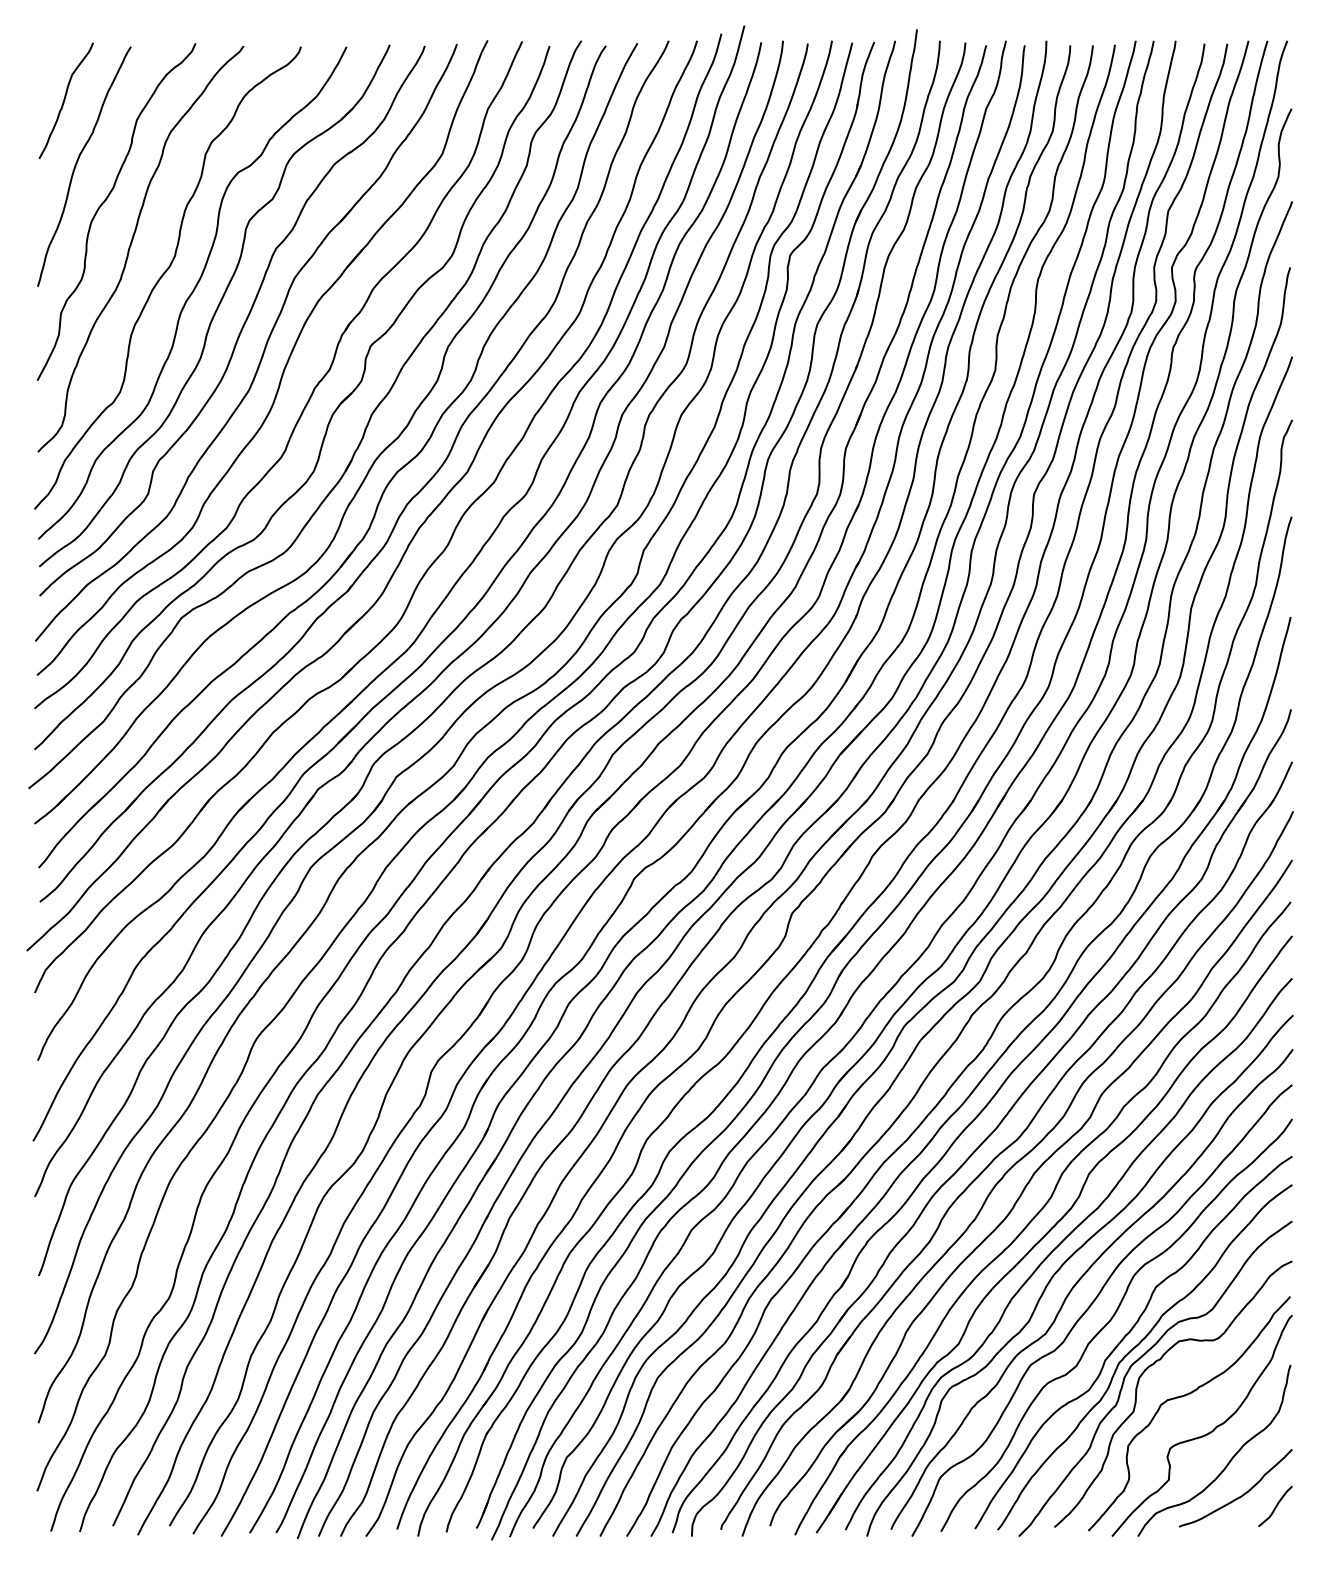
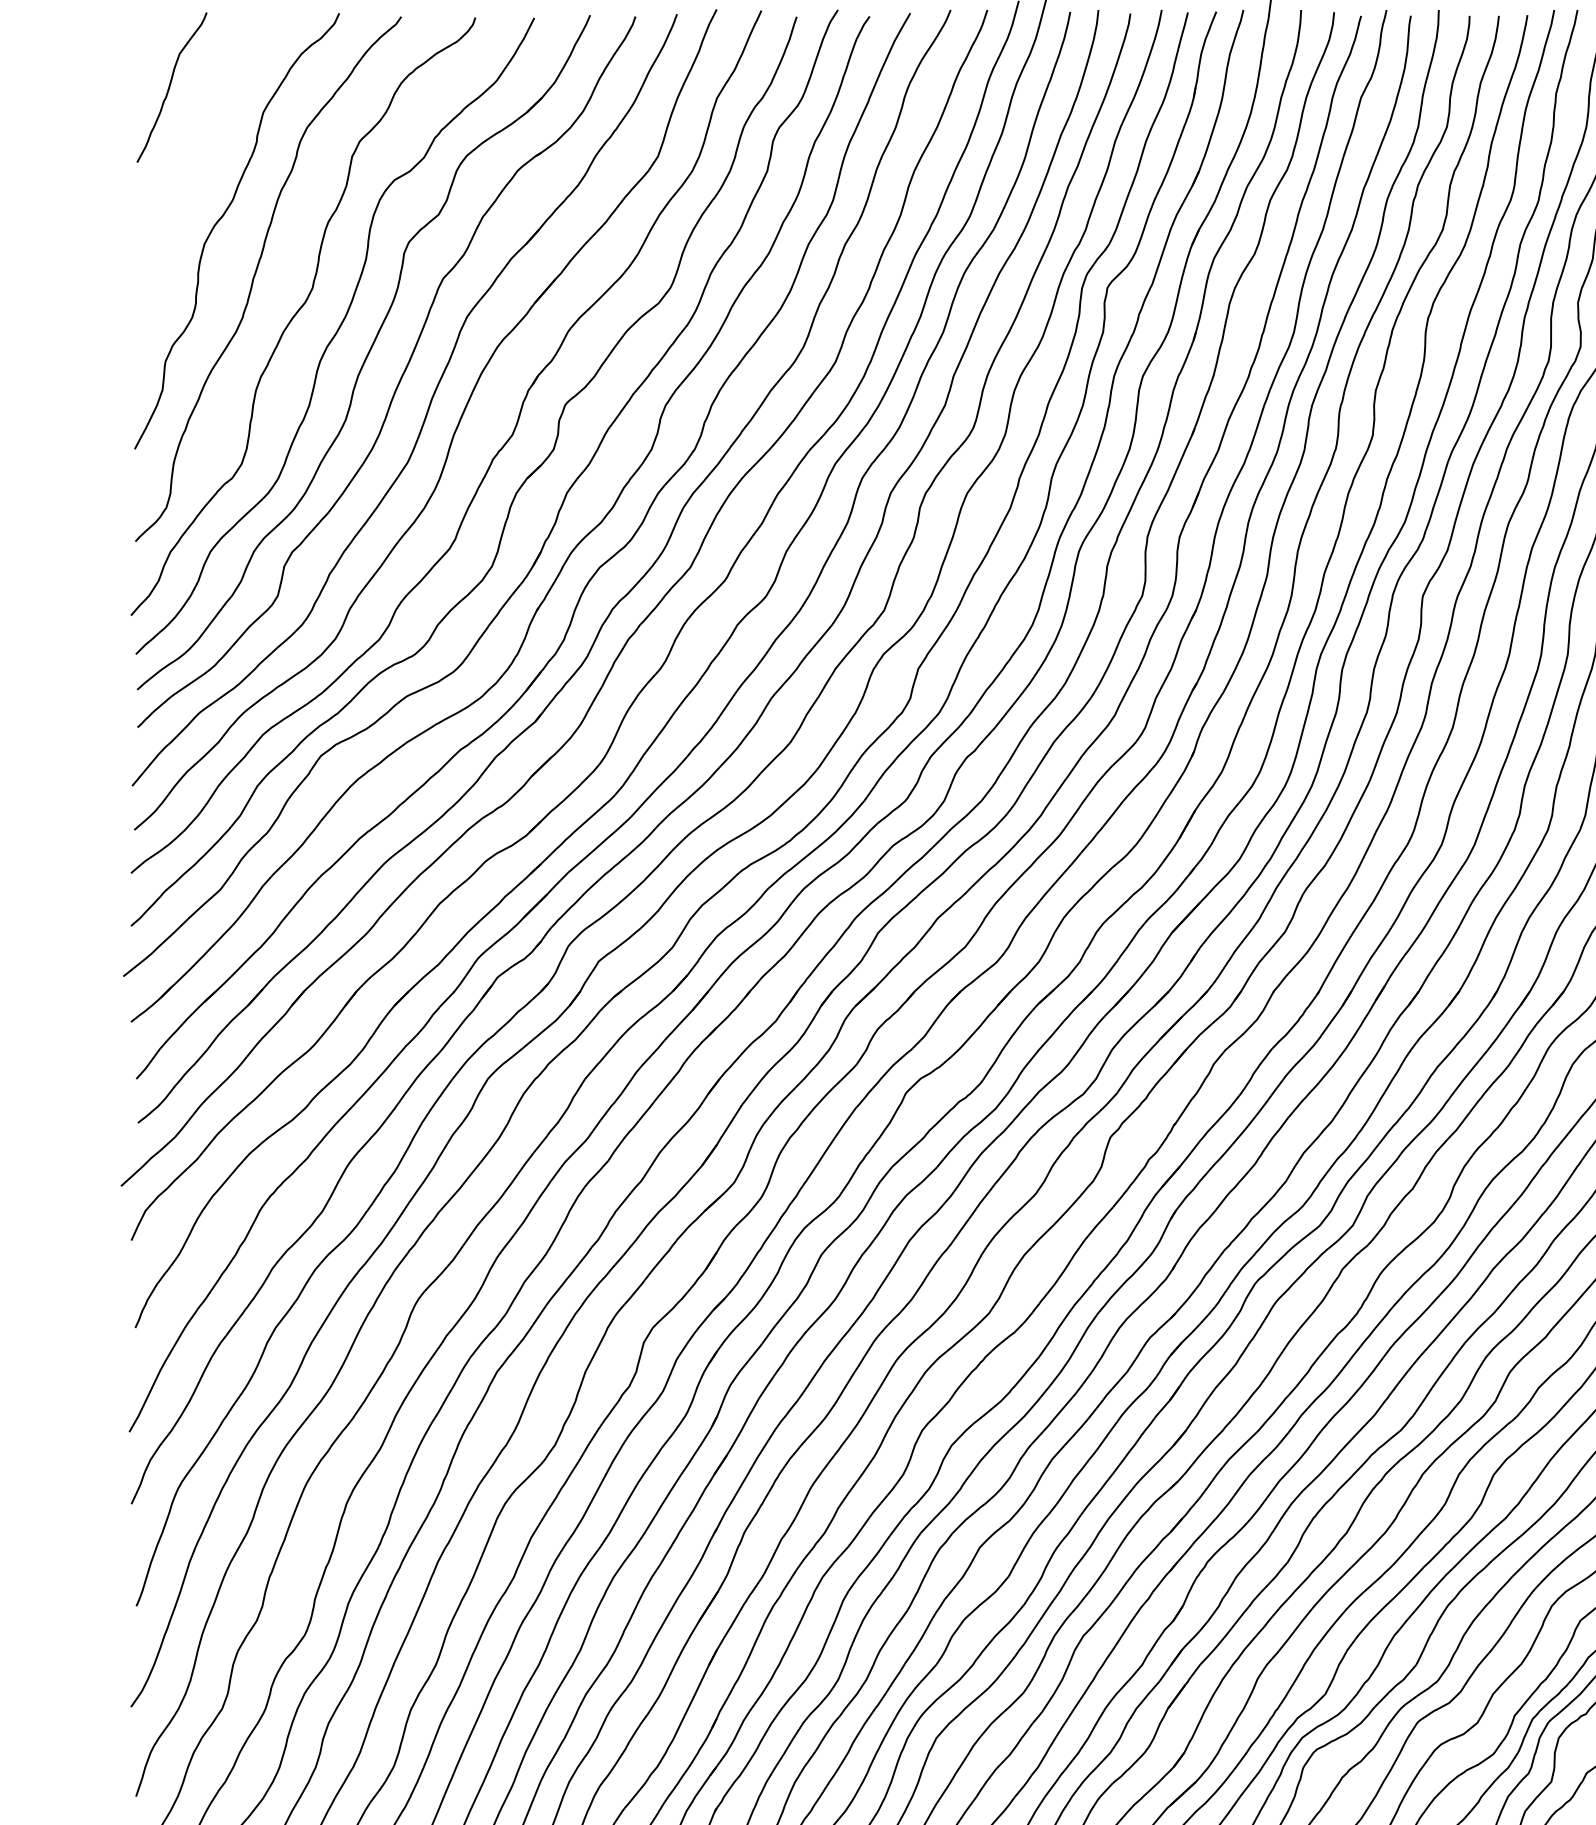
curve: (77, 163) -> (186, 168), removed

